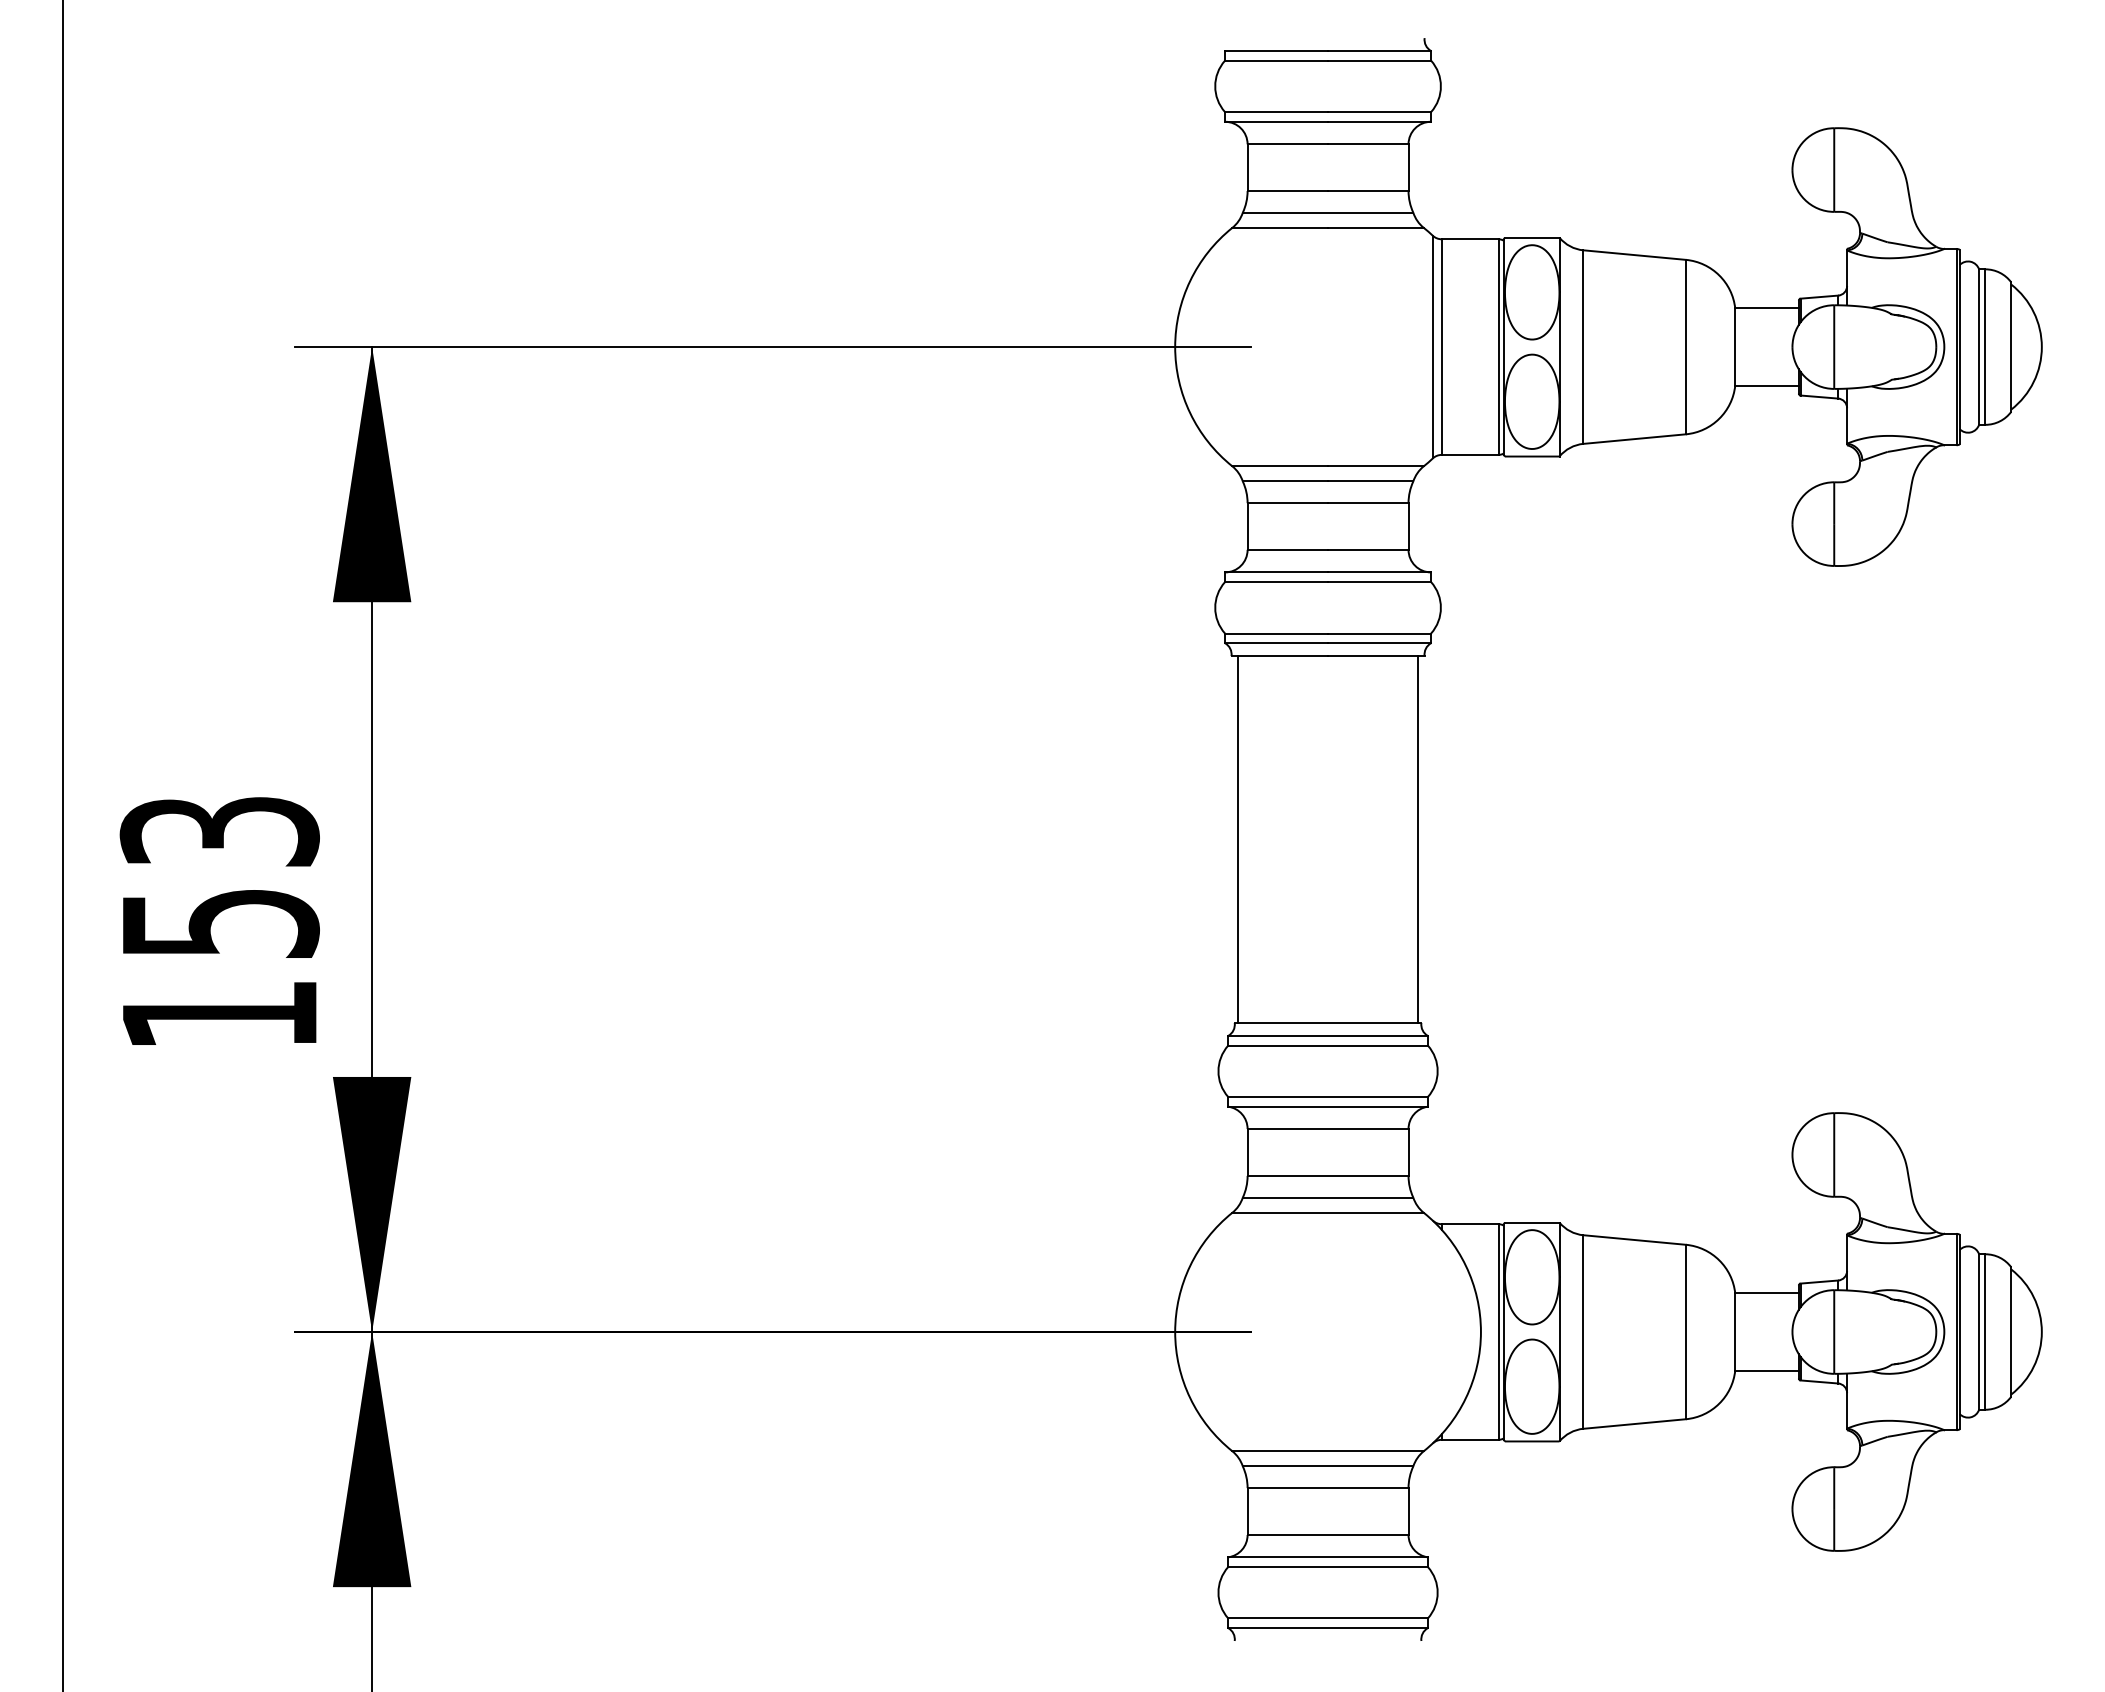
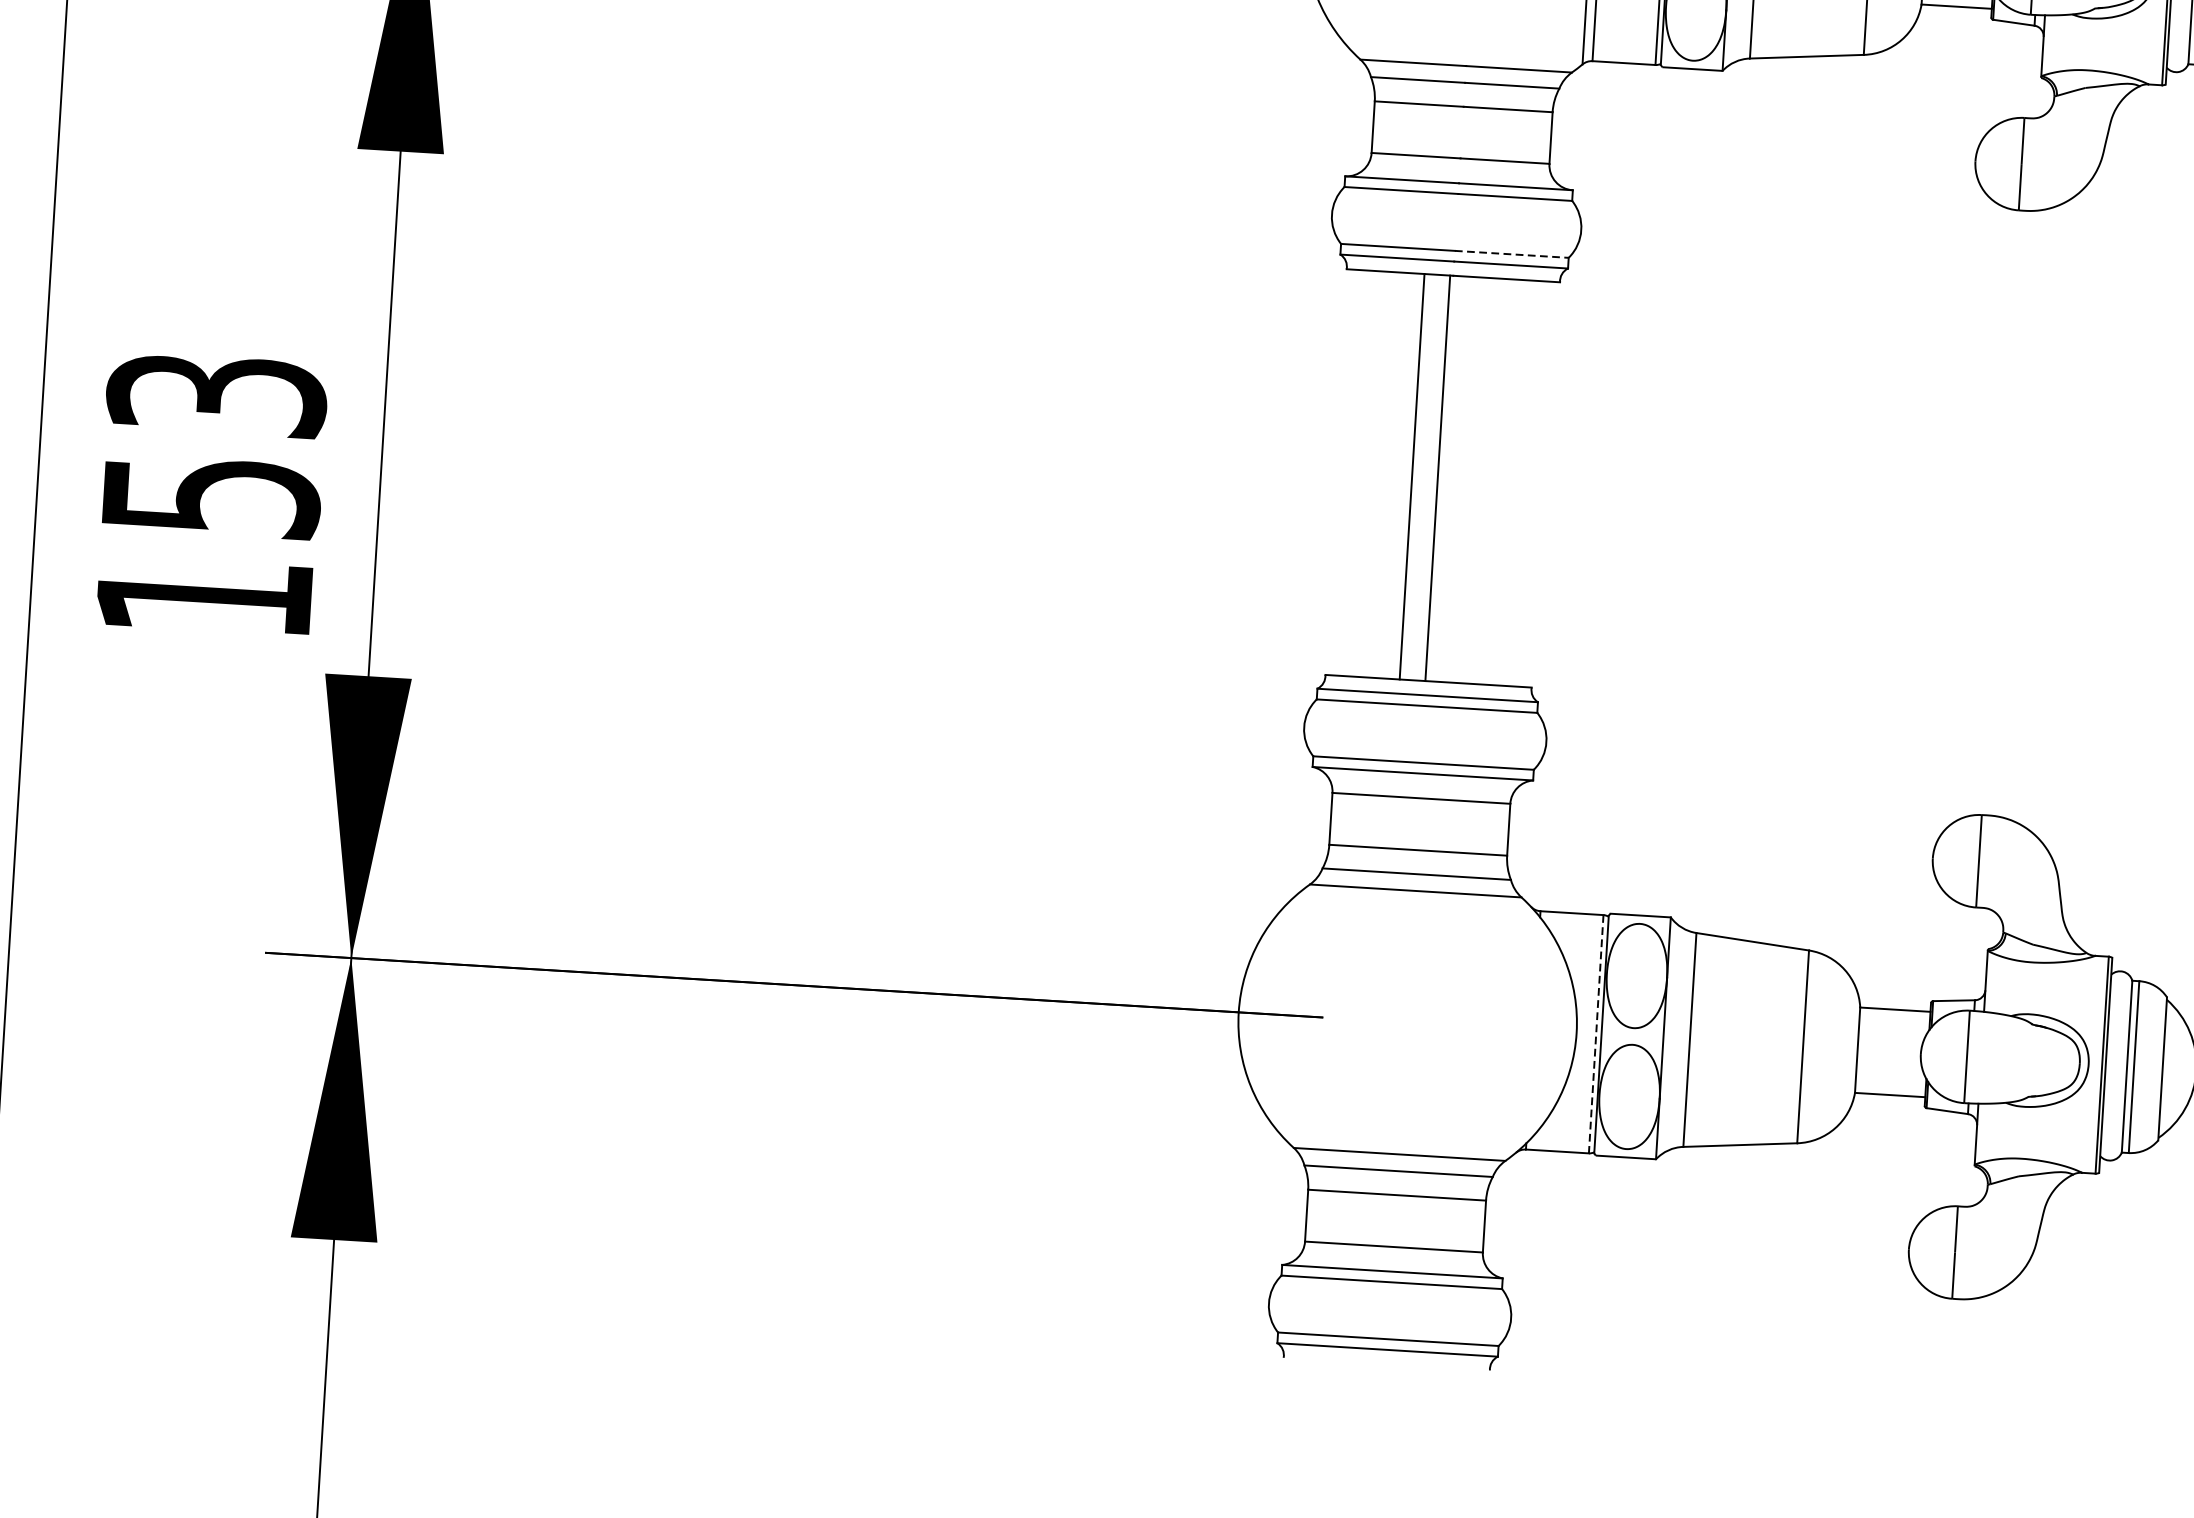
line: (1380, 633) -> (1512, 254), solid -> dashed
line: (1237, 839) -> (1411, 476), moved
line: (1418, 839) -> (1438, 478), moved
line: (1498, 1332) -> (1595, 1034), solid -> dashed

